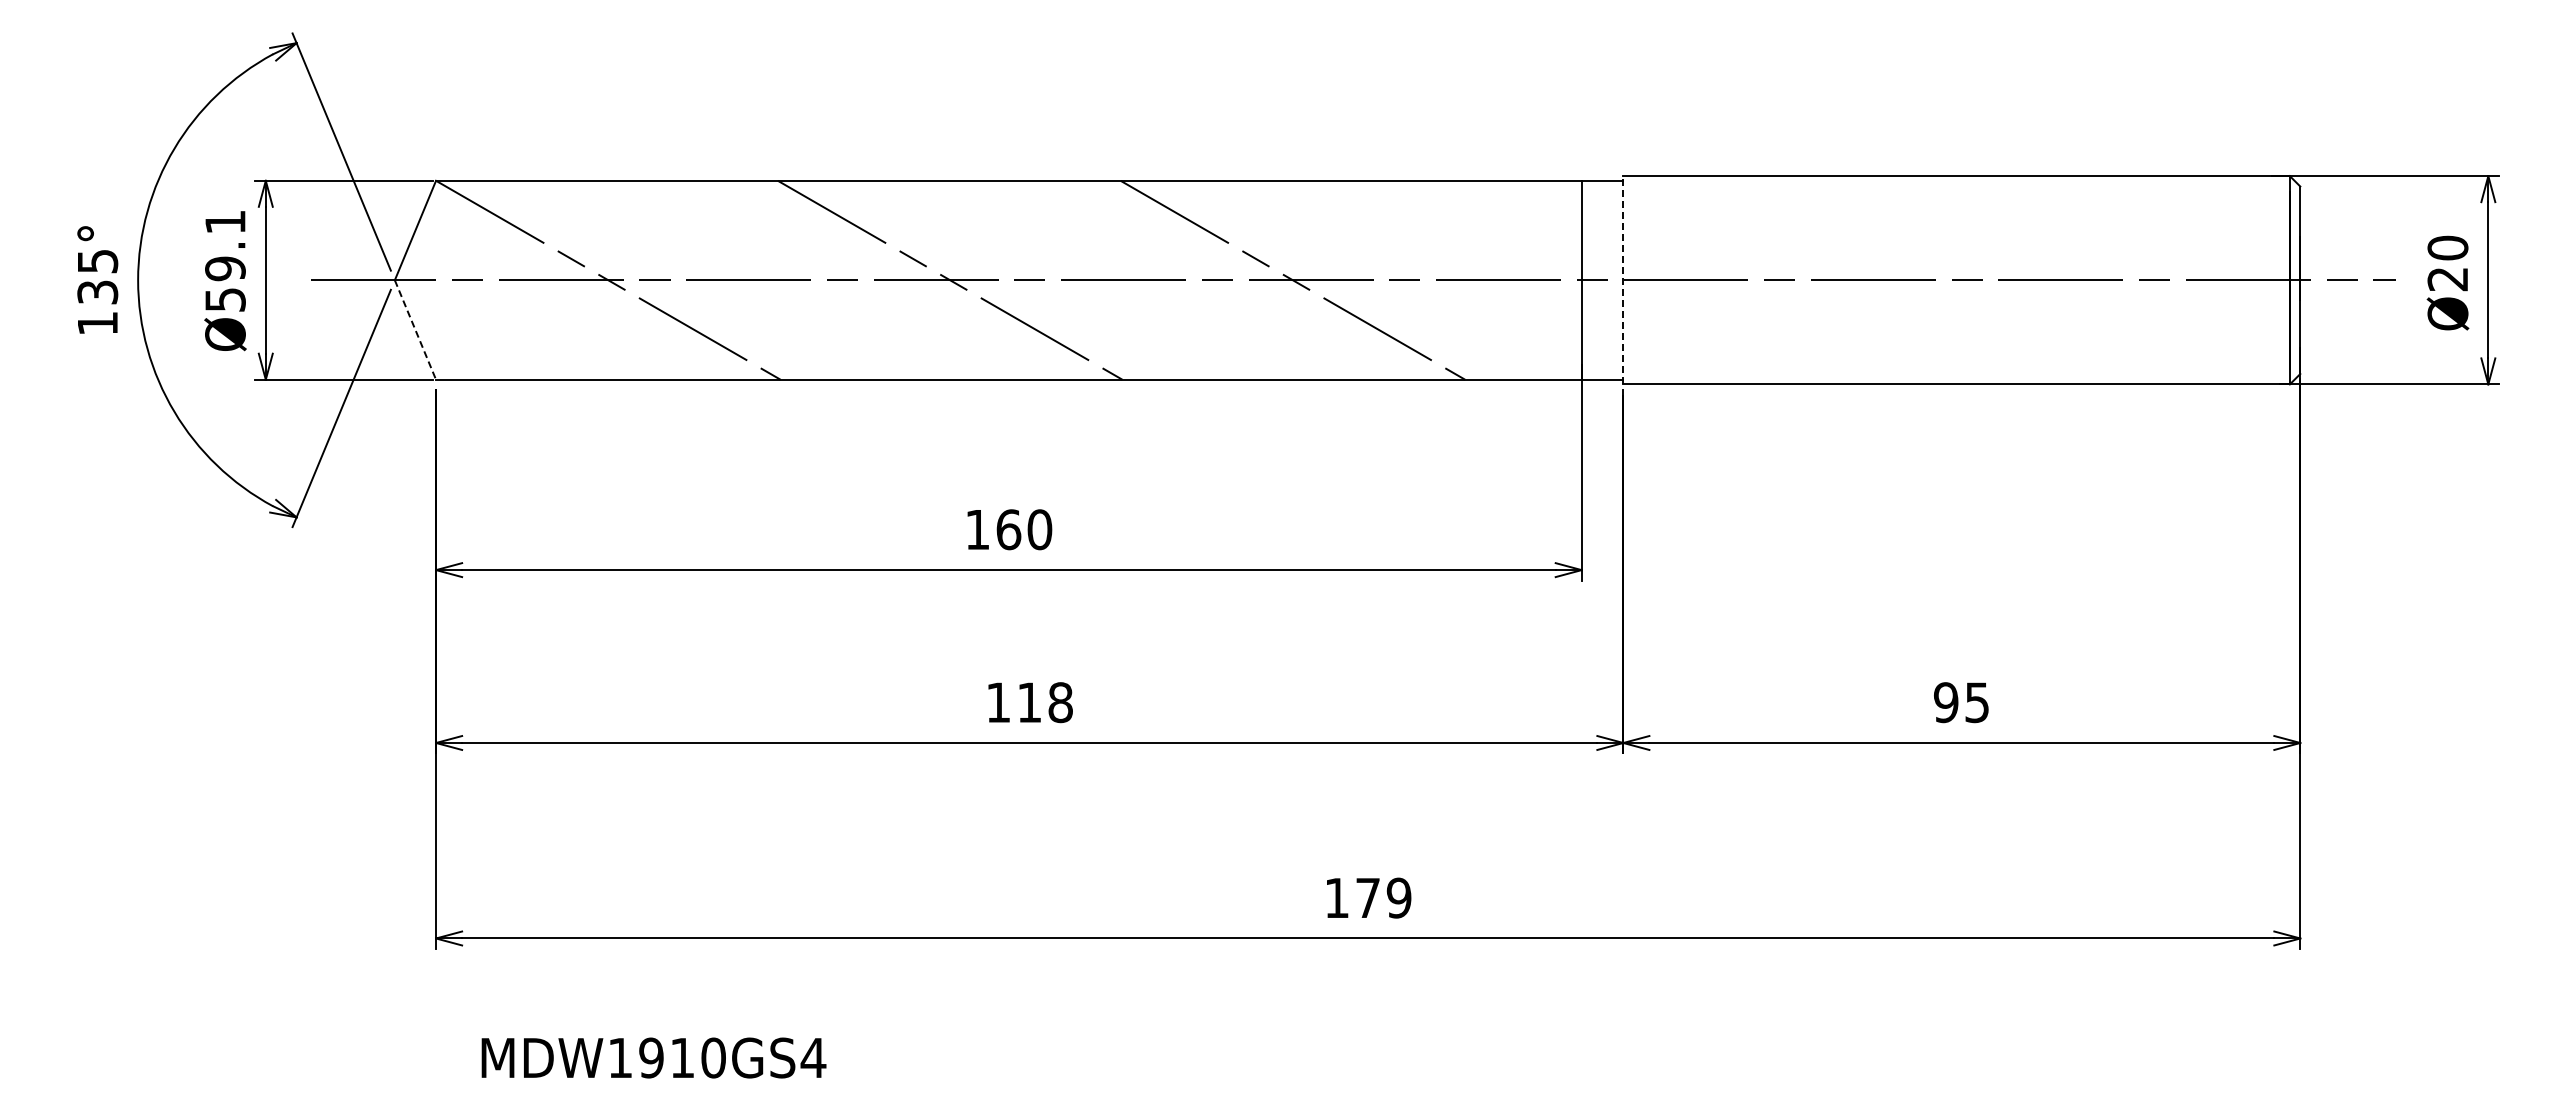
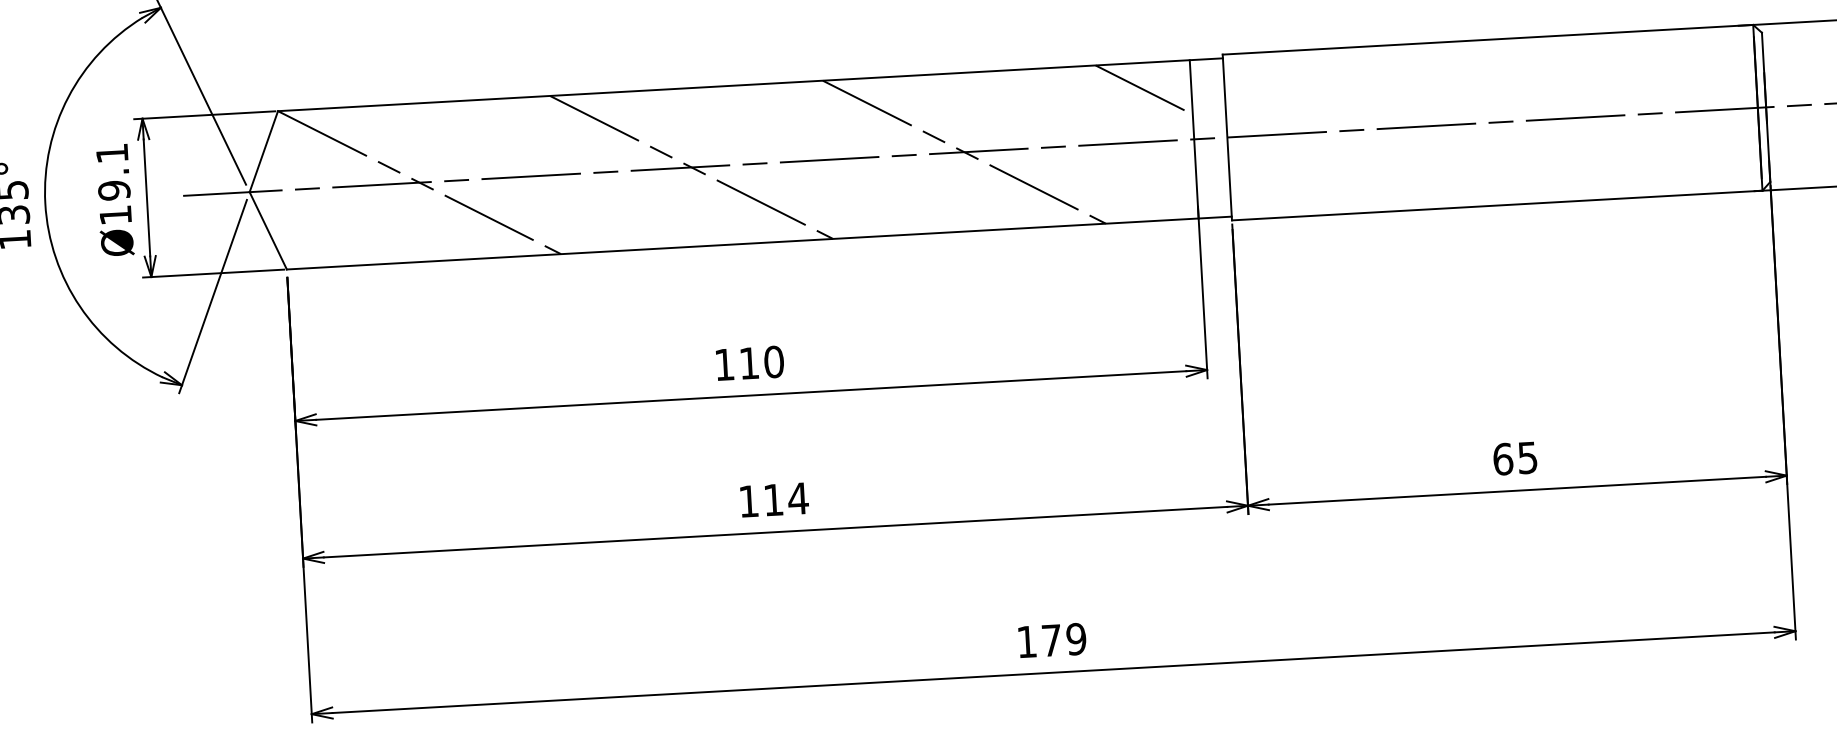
line: (1522, 214) -> (1144, 89), added
line: (1623, 279) -> (1227, 136), dashed -> solid
text: (225, 299) -> (115, 215), Ø59.1 -> Ø19.1
line: (415, 330) -> (268, 231), dashed -> solid
text: (1008, 529) -> (749, 363), 160 -> 110
text: (1060, 702) -> (798, 498), 118 -> 114
text: (1946, 702) -> (1503, 459), 95 -> 65

